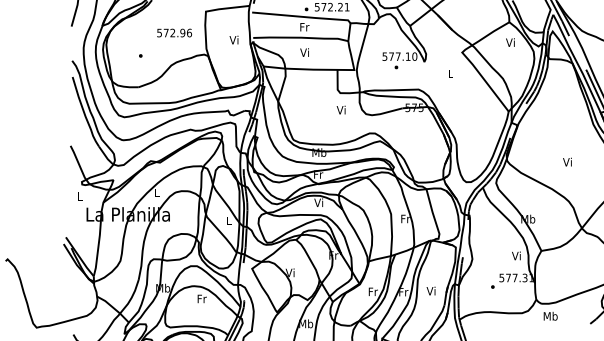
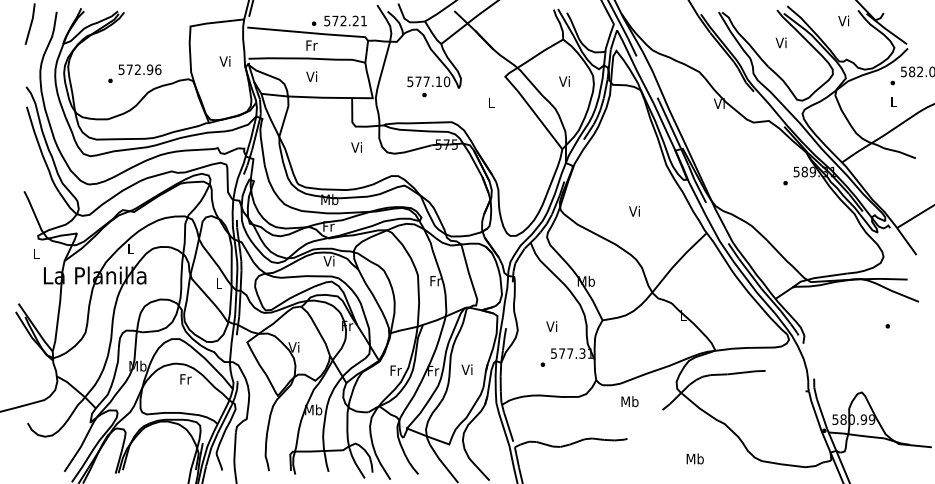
text: (174, 32) -> (139, 69), moved
text: (510, 42) -> (564, 81), moved
text: (516, 255) -> (551, 326), moved
text: (550, 316) -> (629, 401), moved

